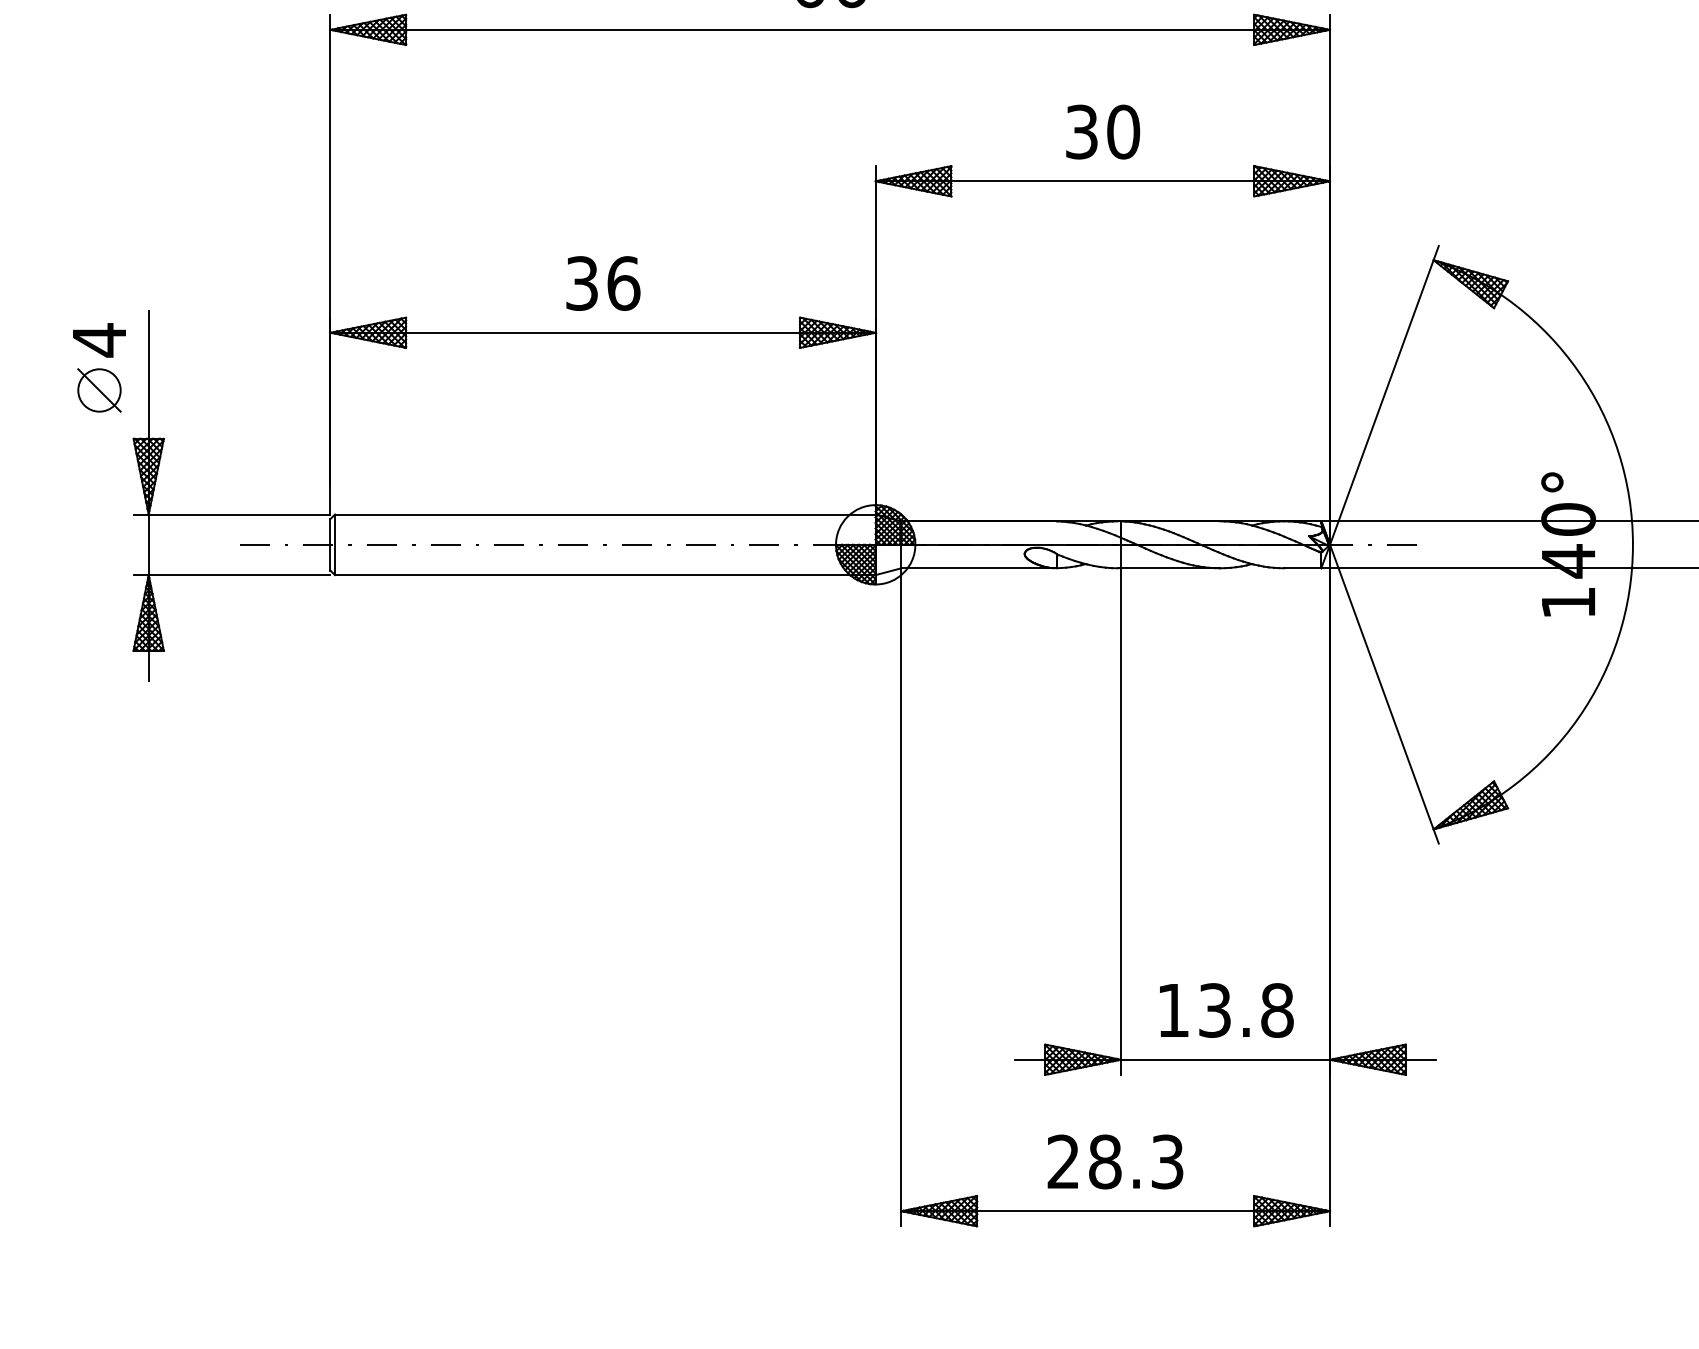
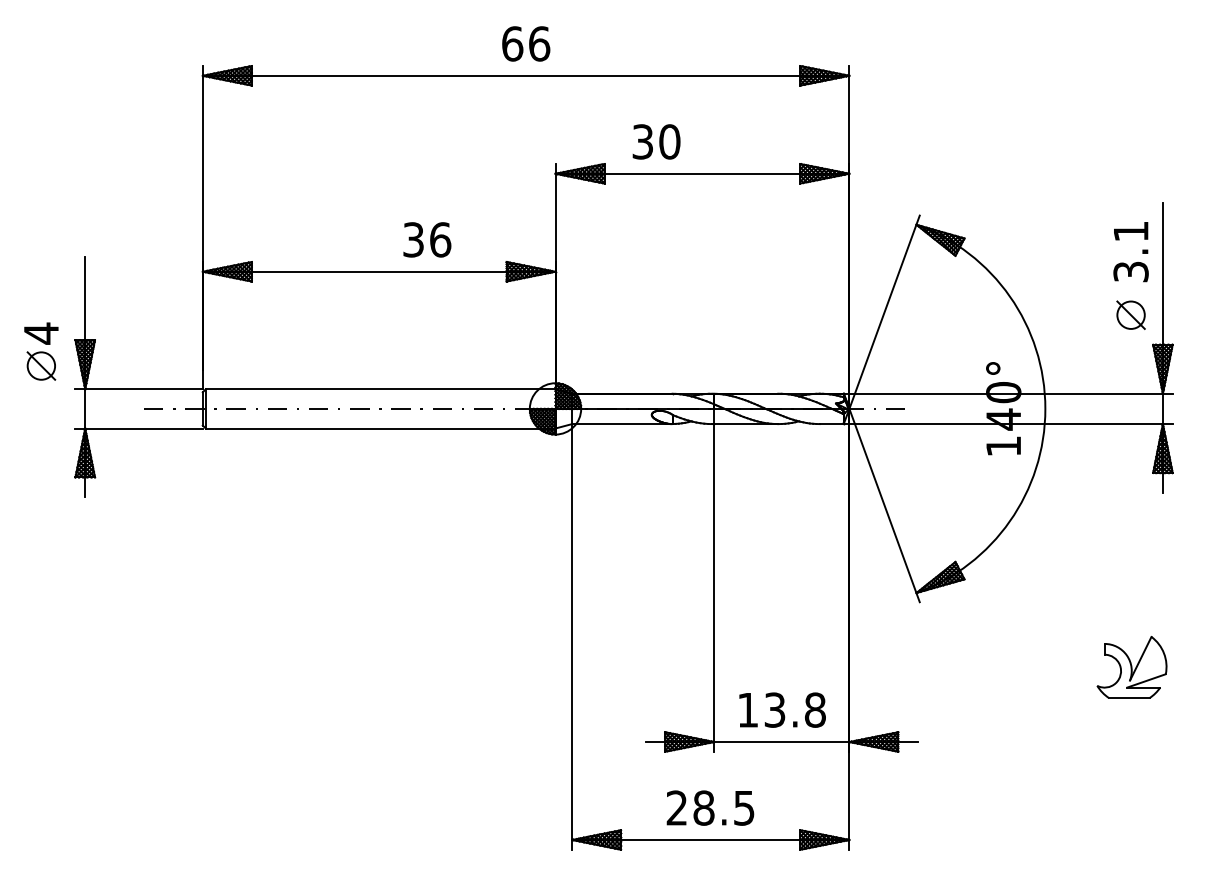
text: (1102, 131) -> (656, 141), moved
text: (603, 282) -> (427, 239), moved
part: (99, 367) -> (41, 351), moved
text: (1167, 1160) -> (744, 807), 28.3 -> 28.5

